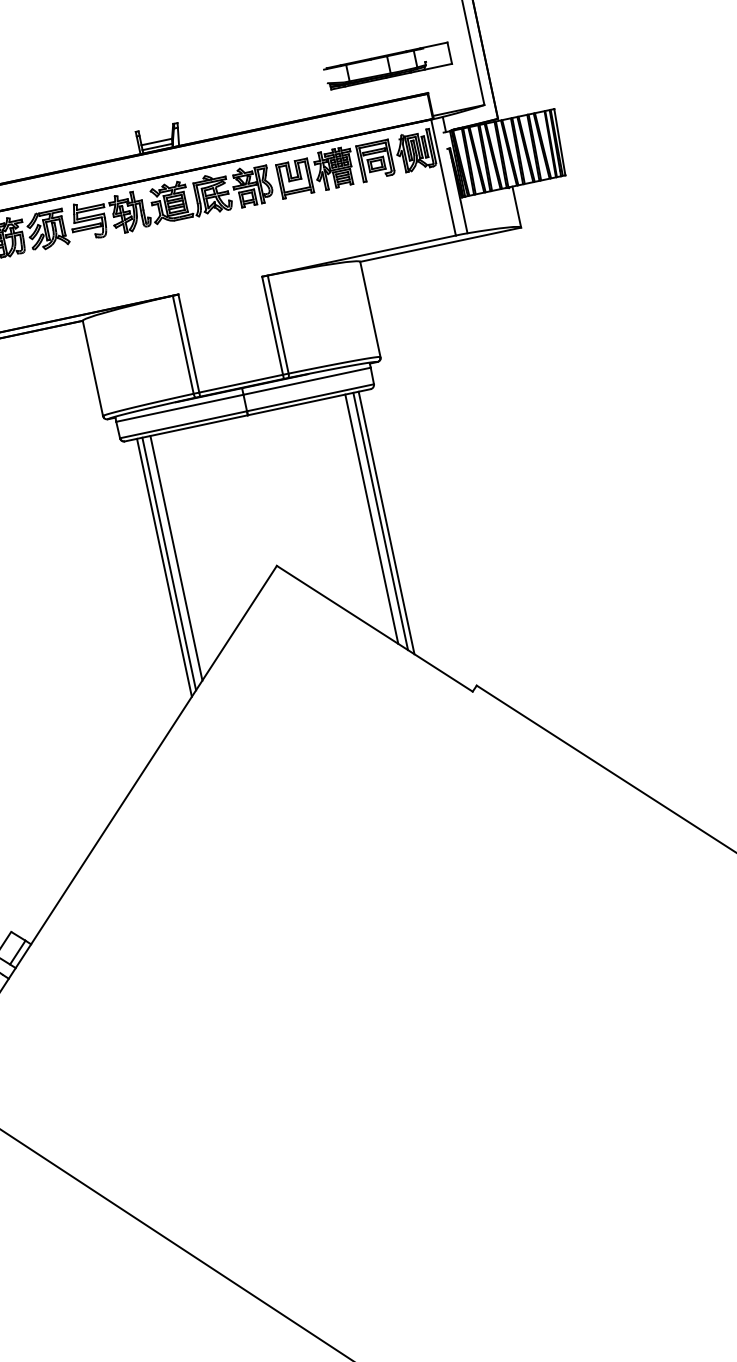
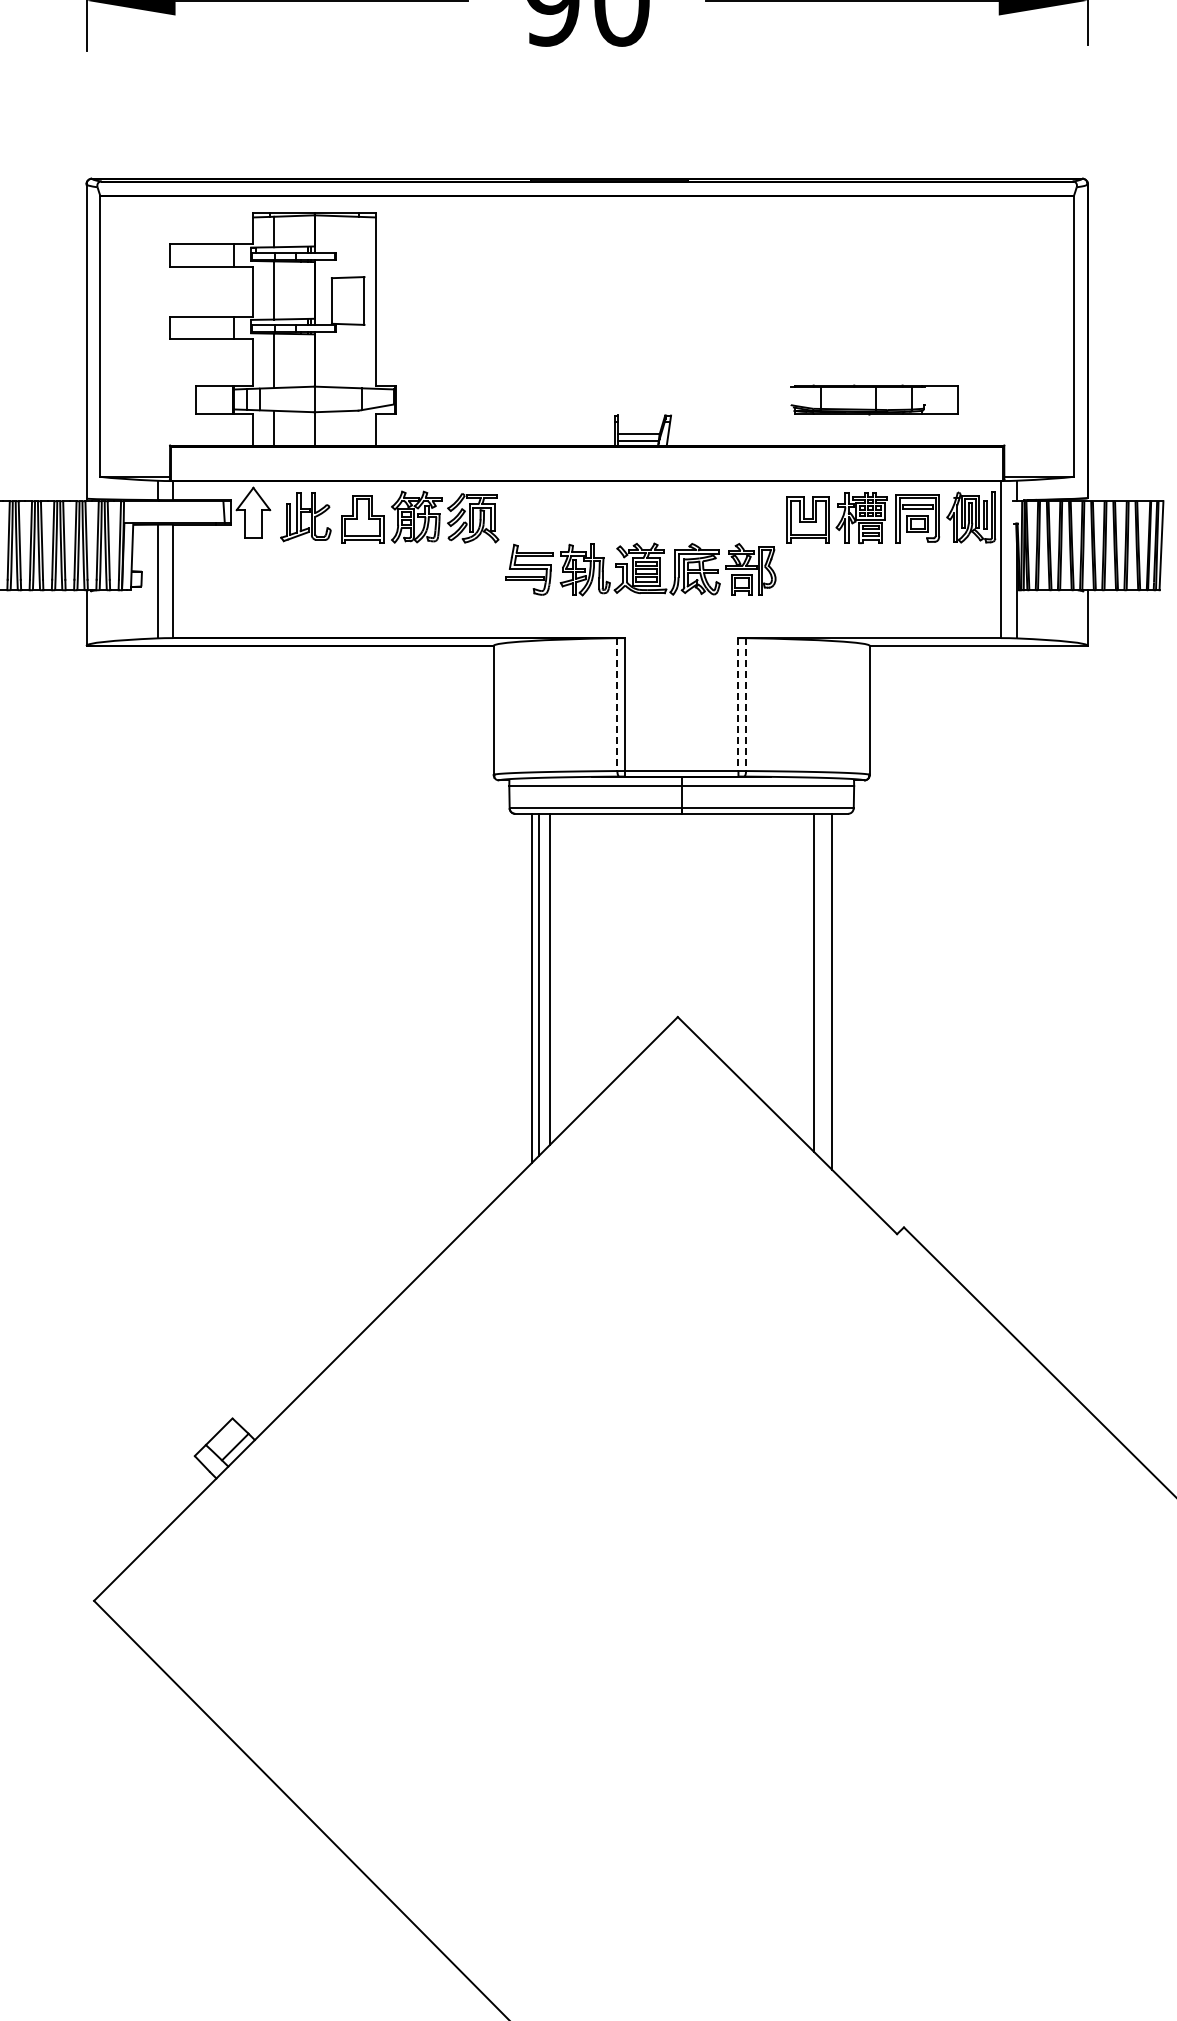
part: (387, 65) -> (874, 399), moved
part: (170, 203) -> (640, 569), moved
line: (278, 325) -> (746, 705), solid -> dashed
line: (272, 326) -> (738, 705), solid -> dashed
line: (183, 345) -> (617, 705), solid -> dashed
line: (380, 521) -> (824, 987), removed

